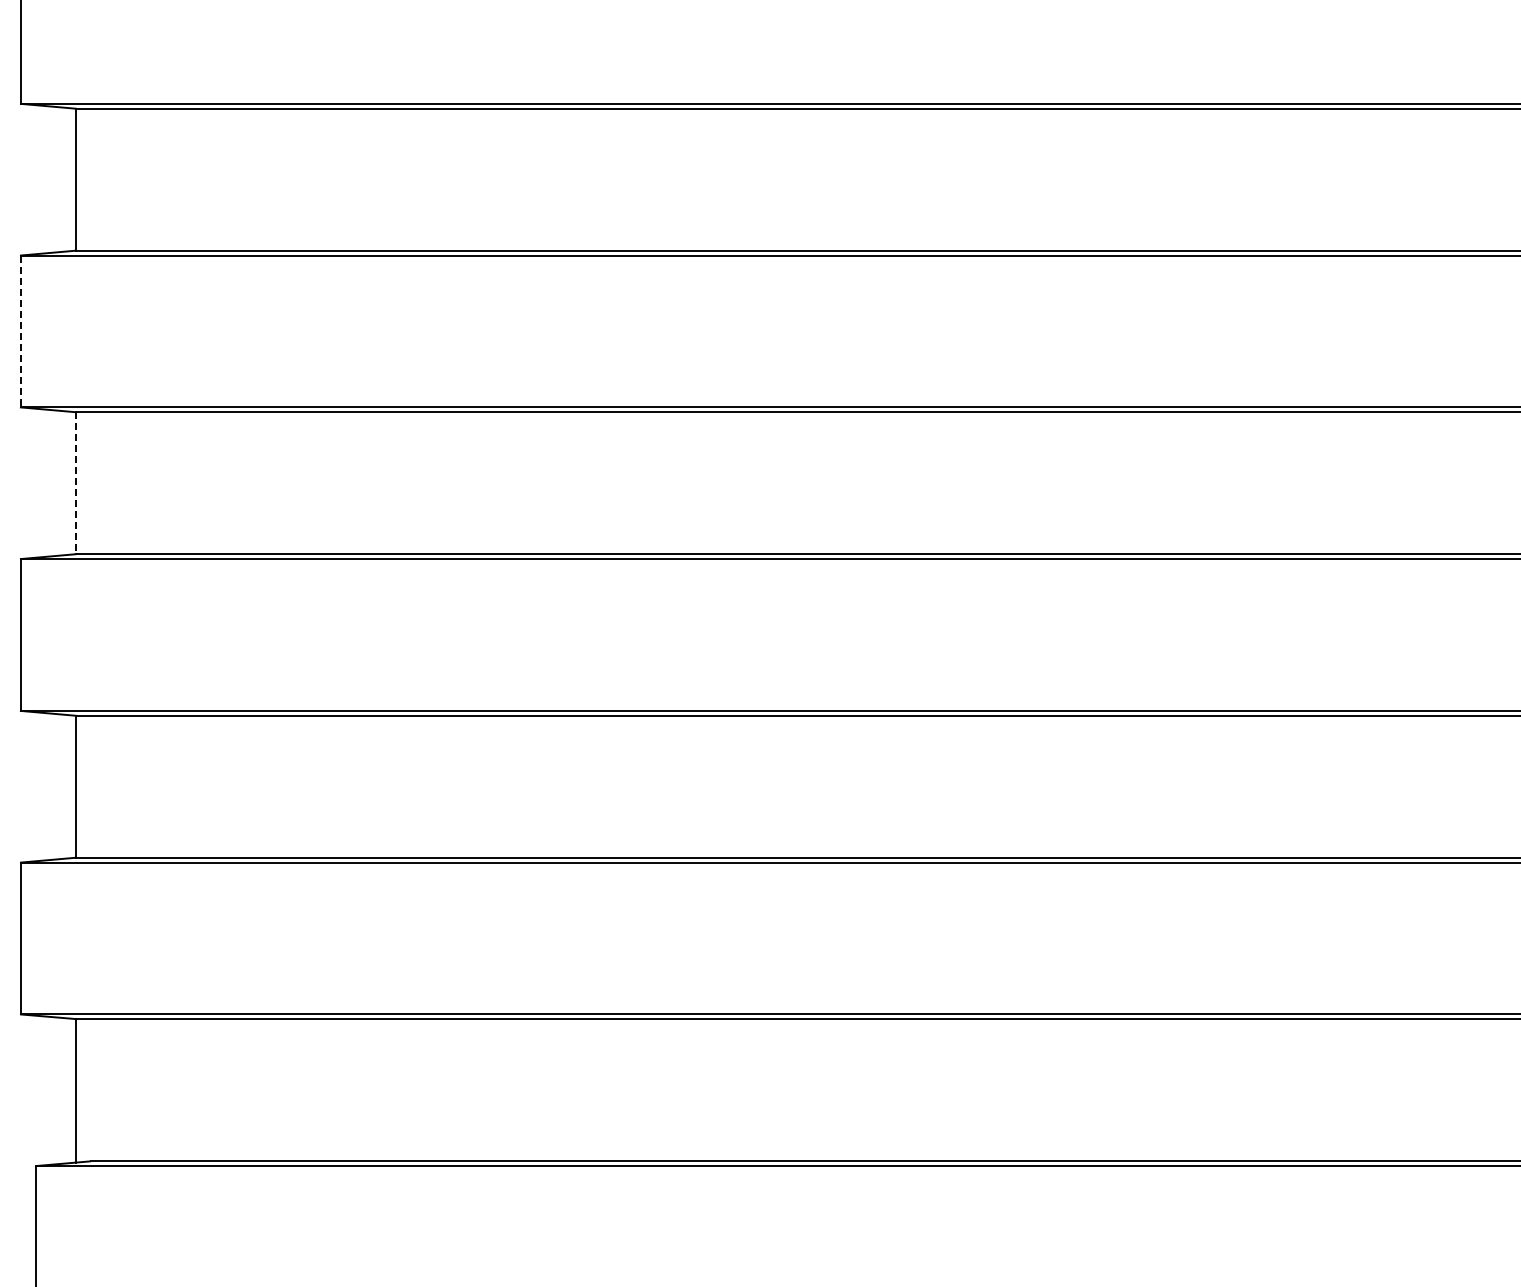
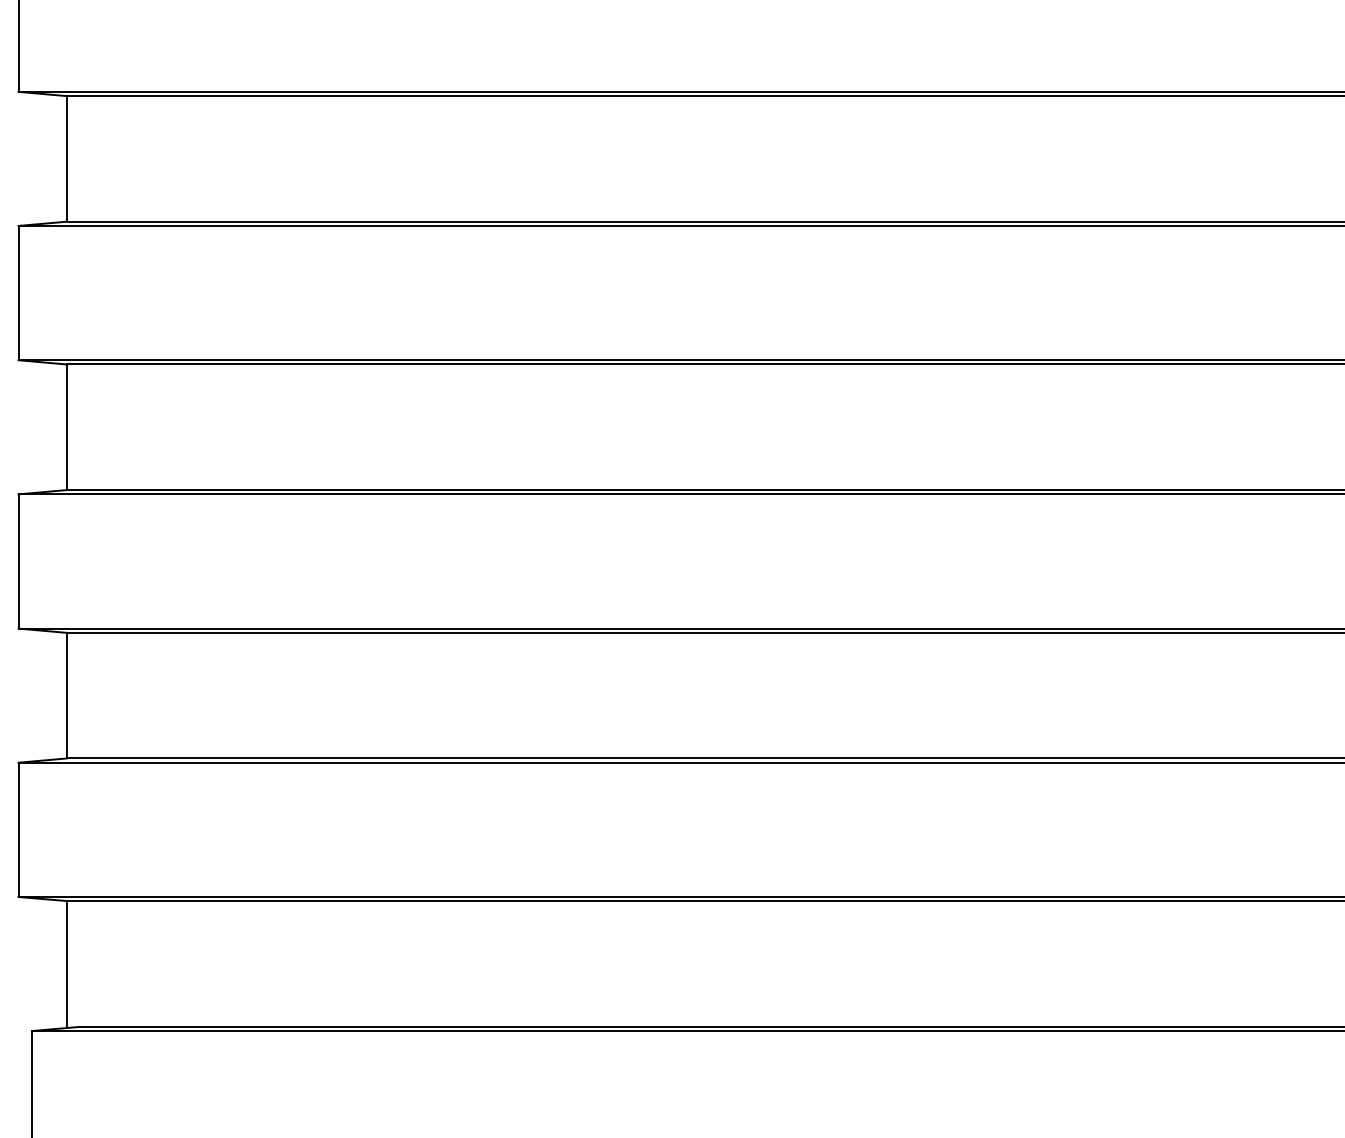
line: (20, 331) -> (18, 293), dashed -> solid
line: (75, 483) -> (66, 427), dashed -> solid

